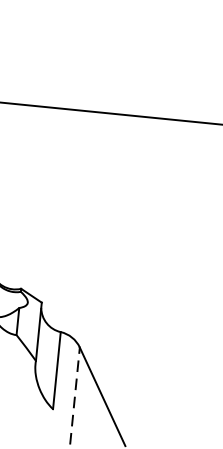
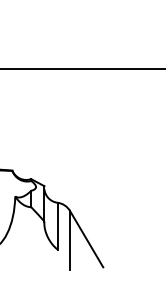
line: (74, 394) -> (69, 239), dashed -> solid

